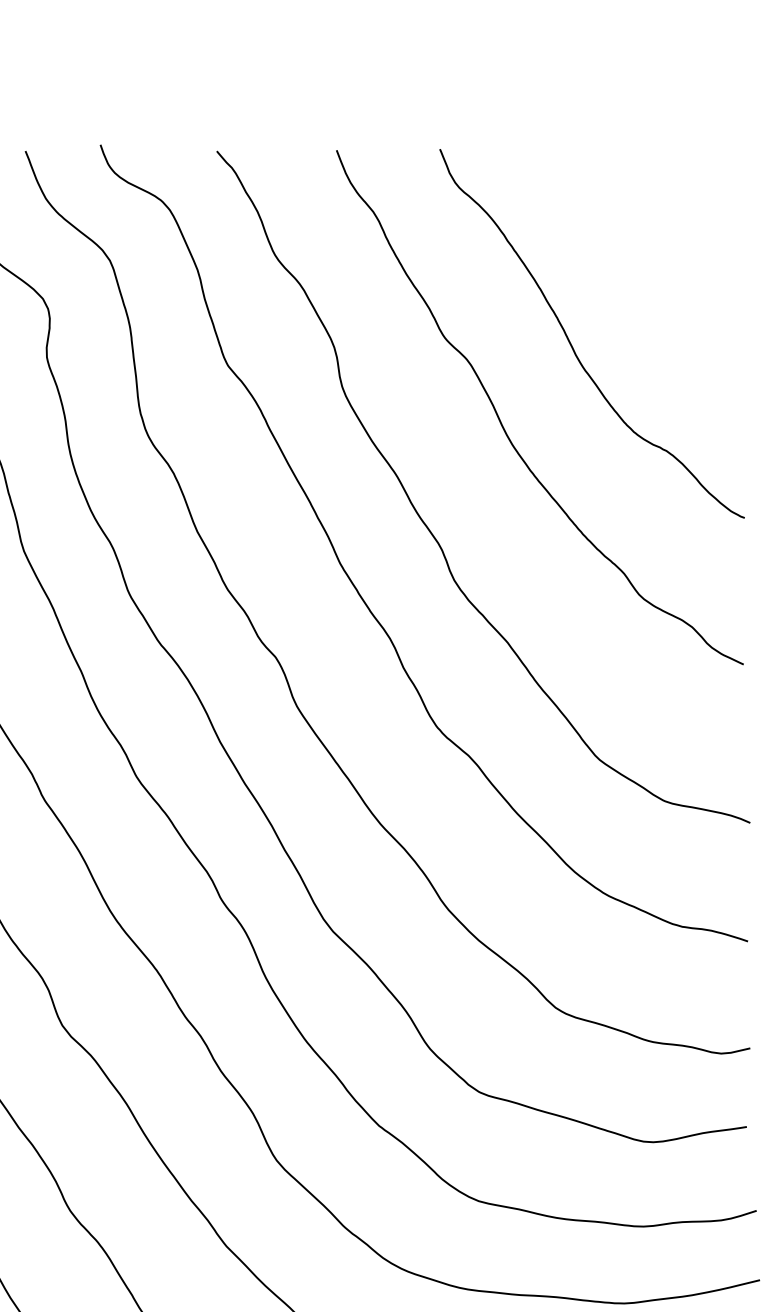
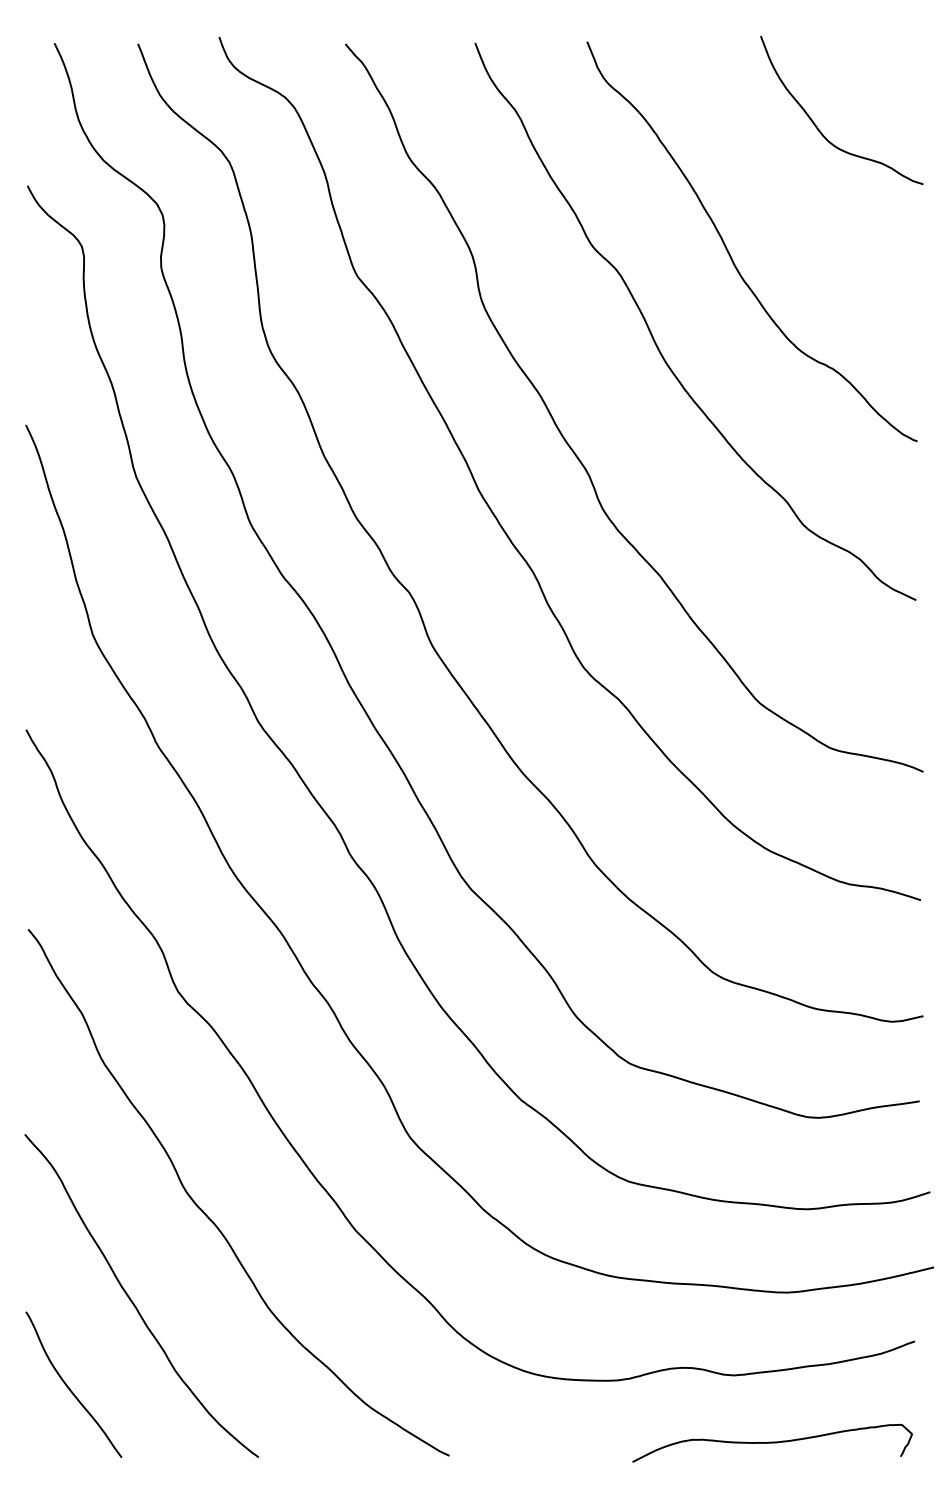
curve: (652, 227) -> (817, 126), added

